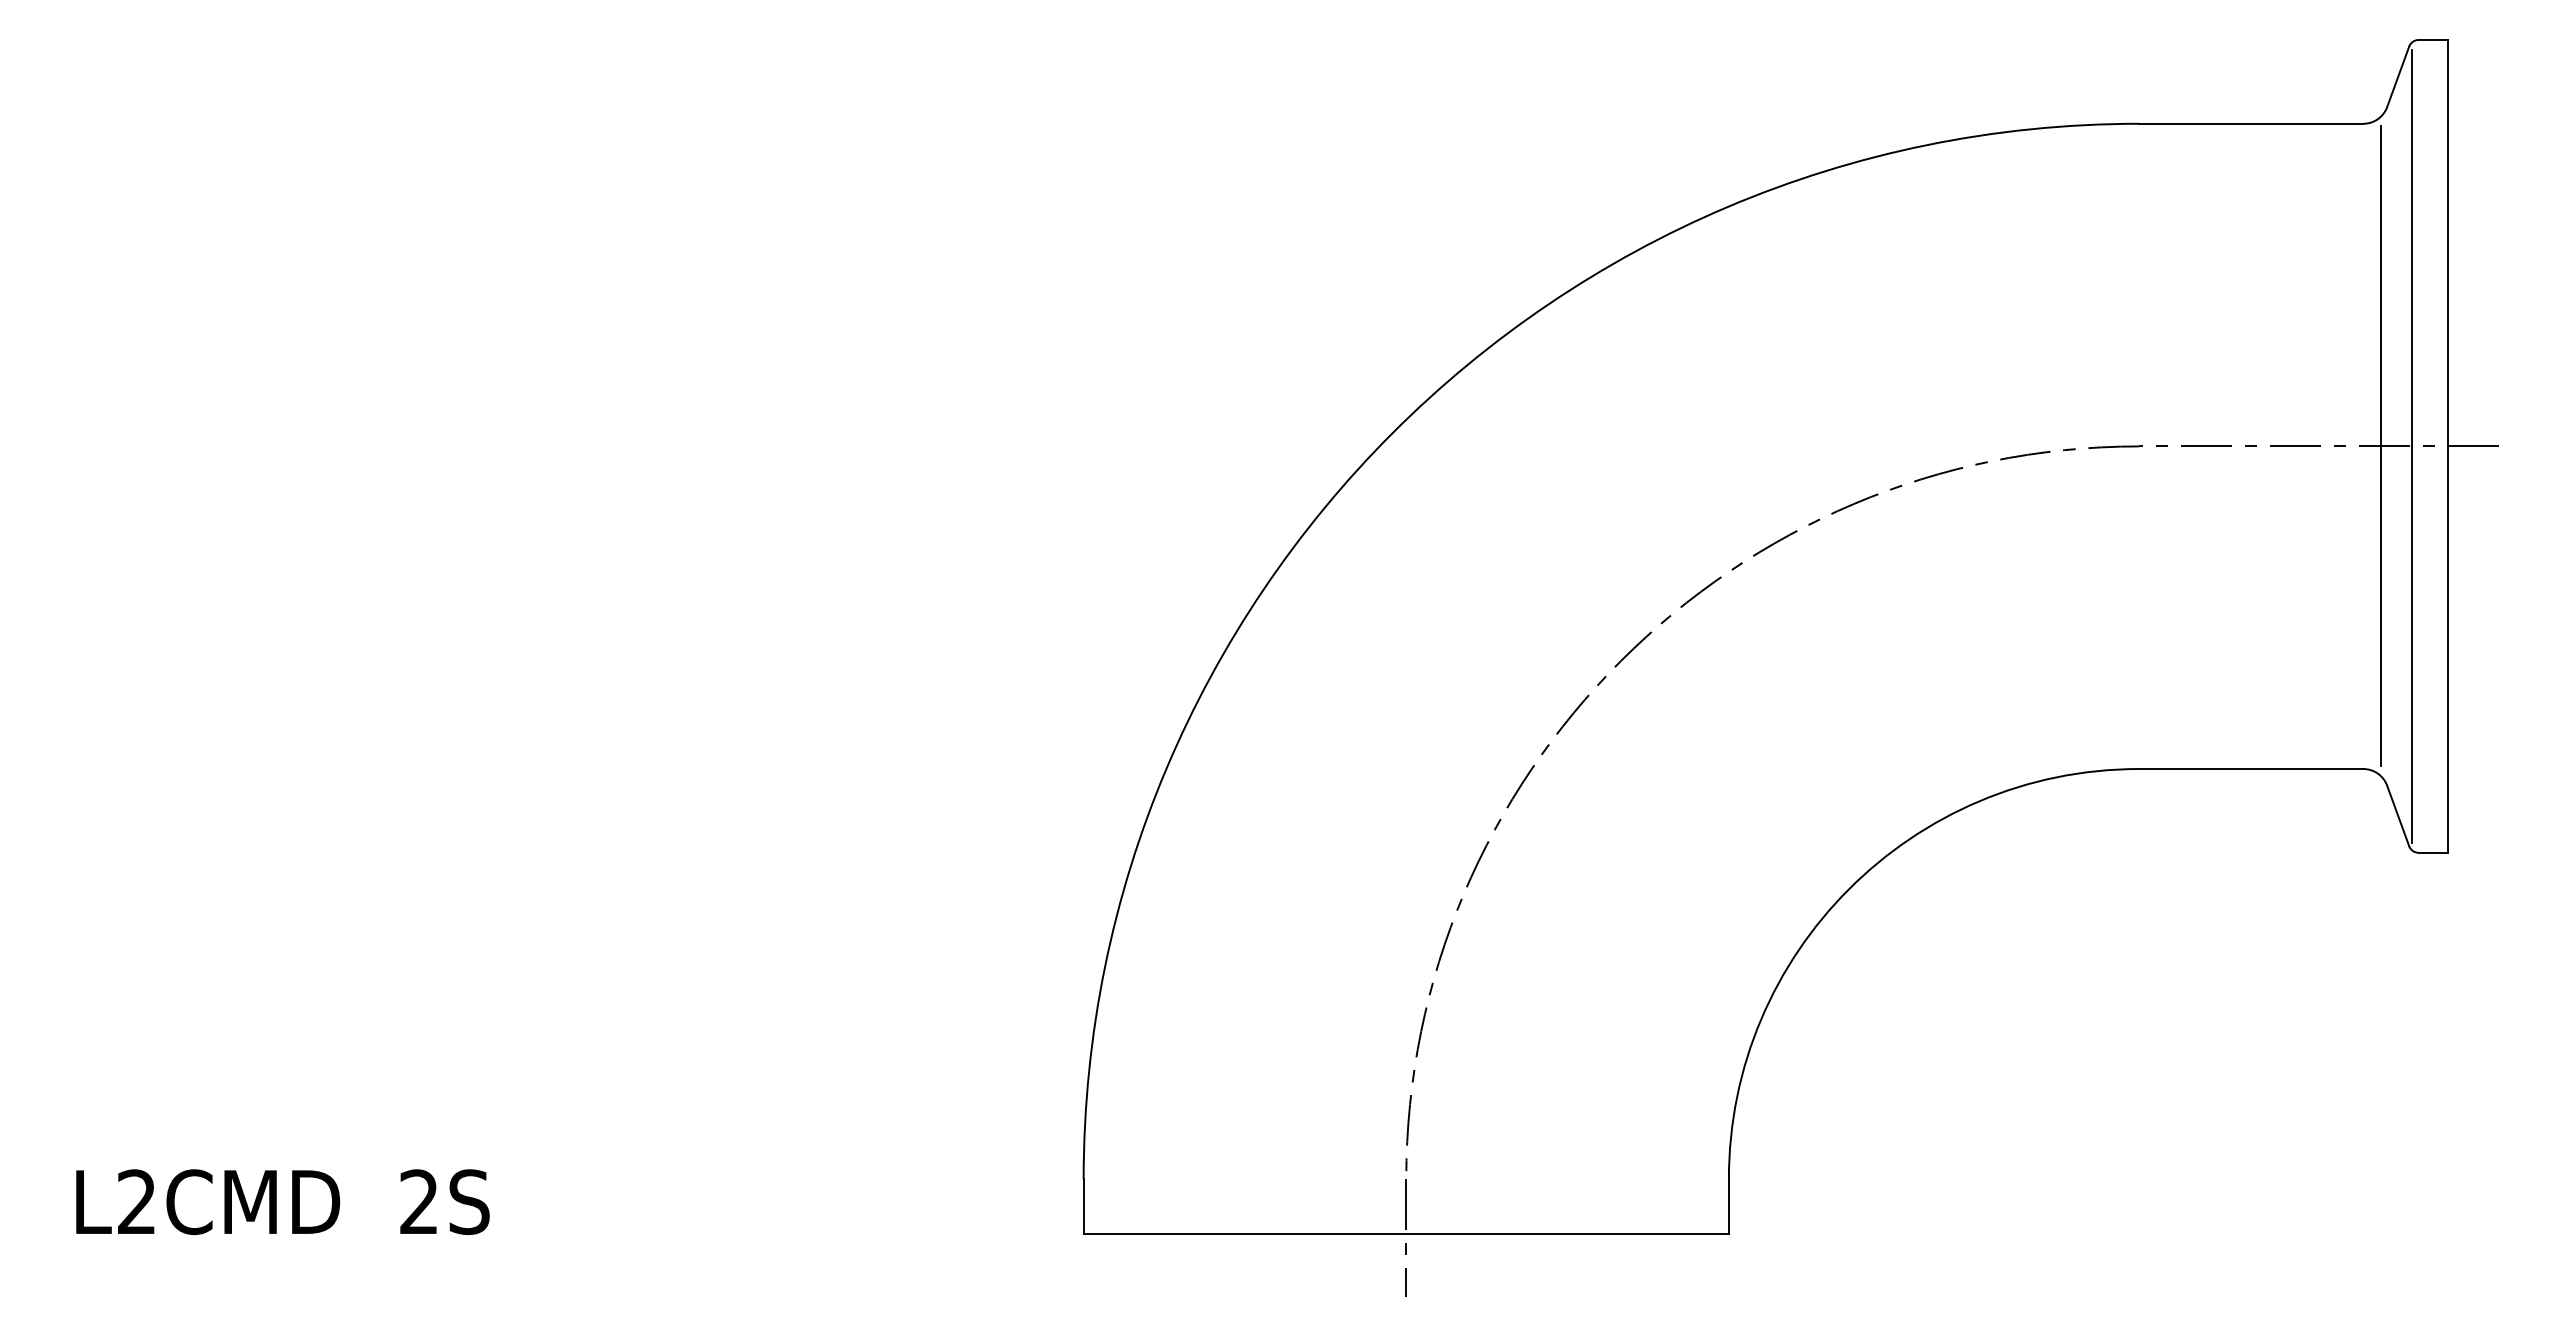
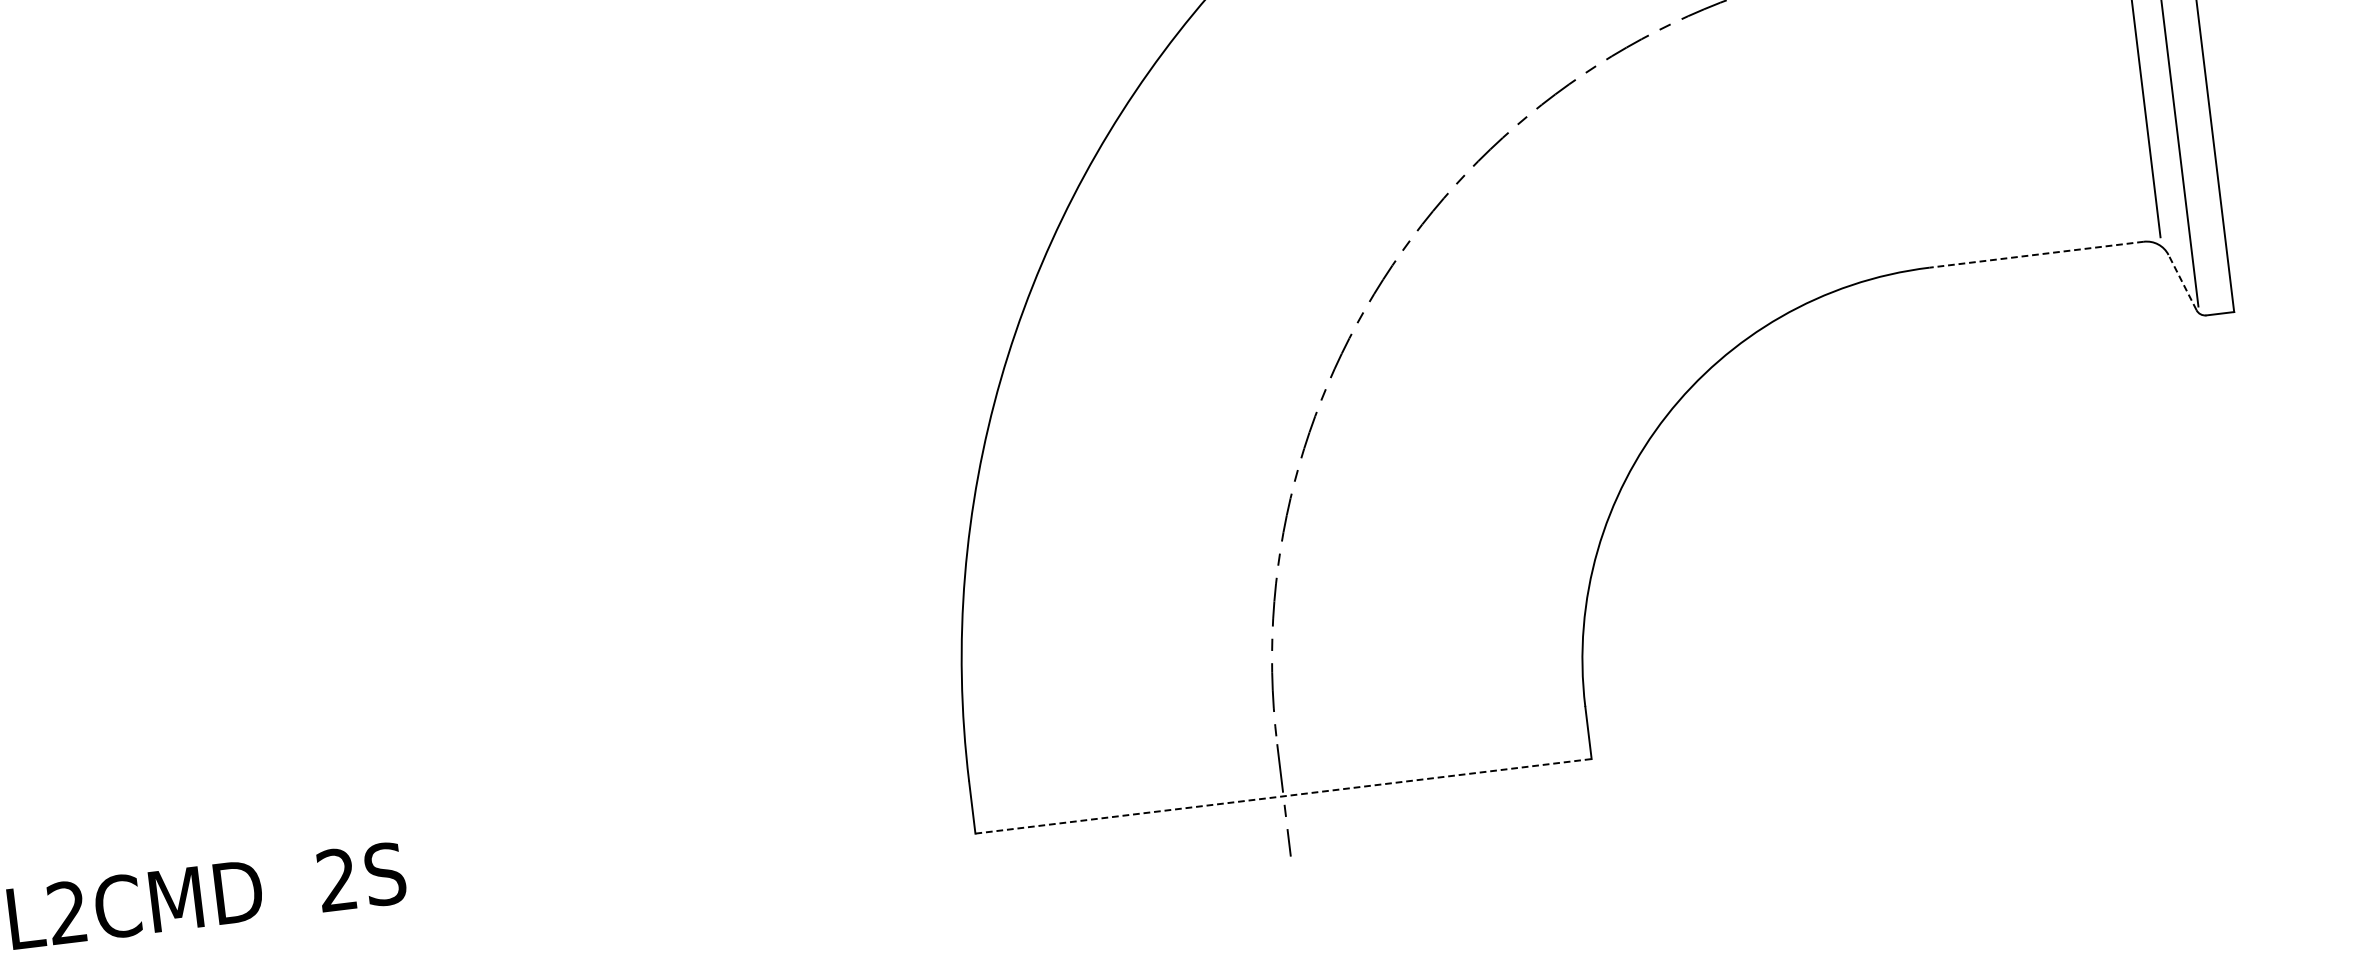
line: (2250, 769) -> (2036, 255), solid -> dashed
line: (2398, 815) -> (2182, 282), solid -> dashed
line: (1406, 1233) -> (1283, 795), solid -> dashed

